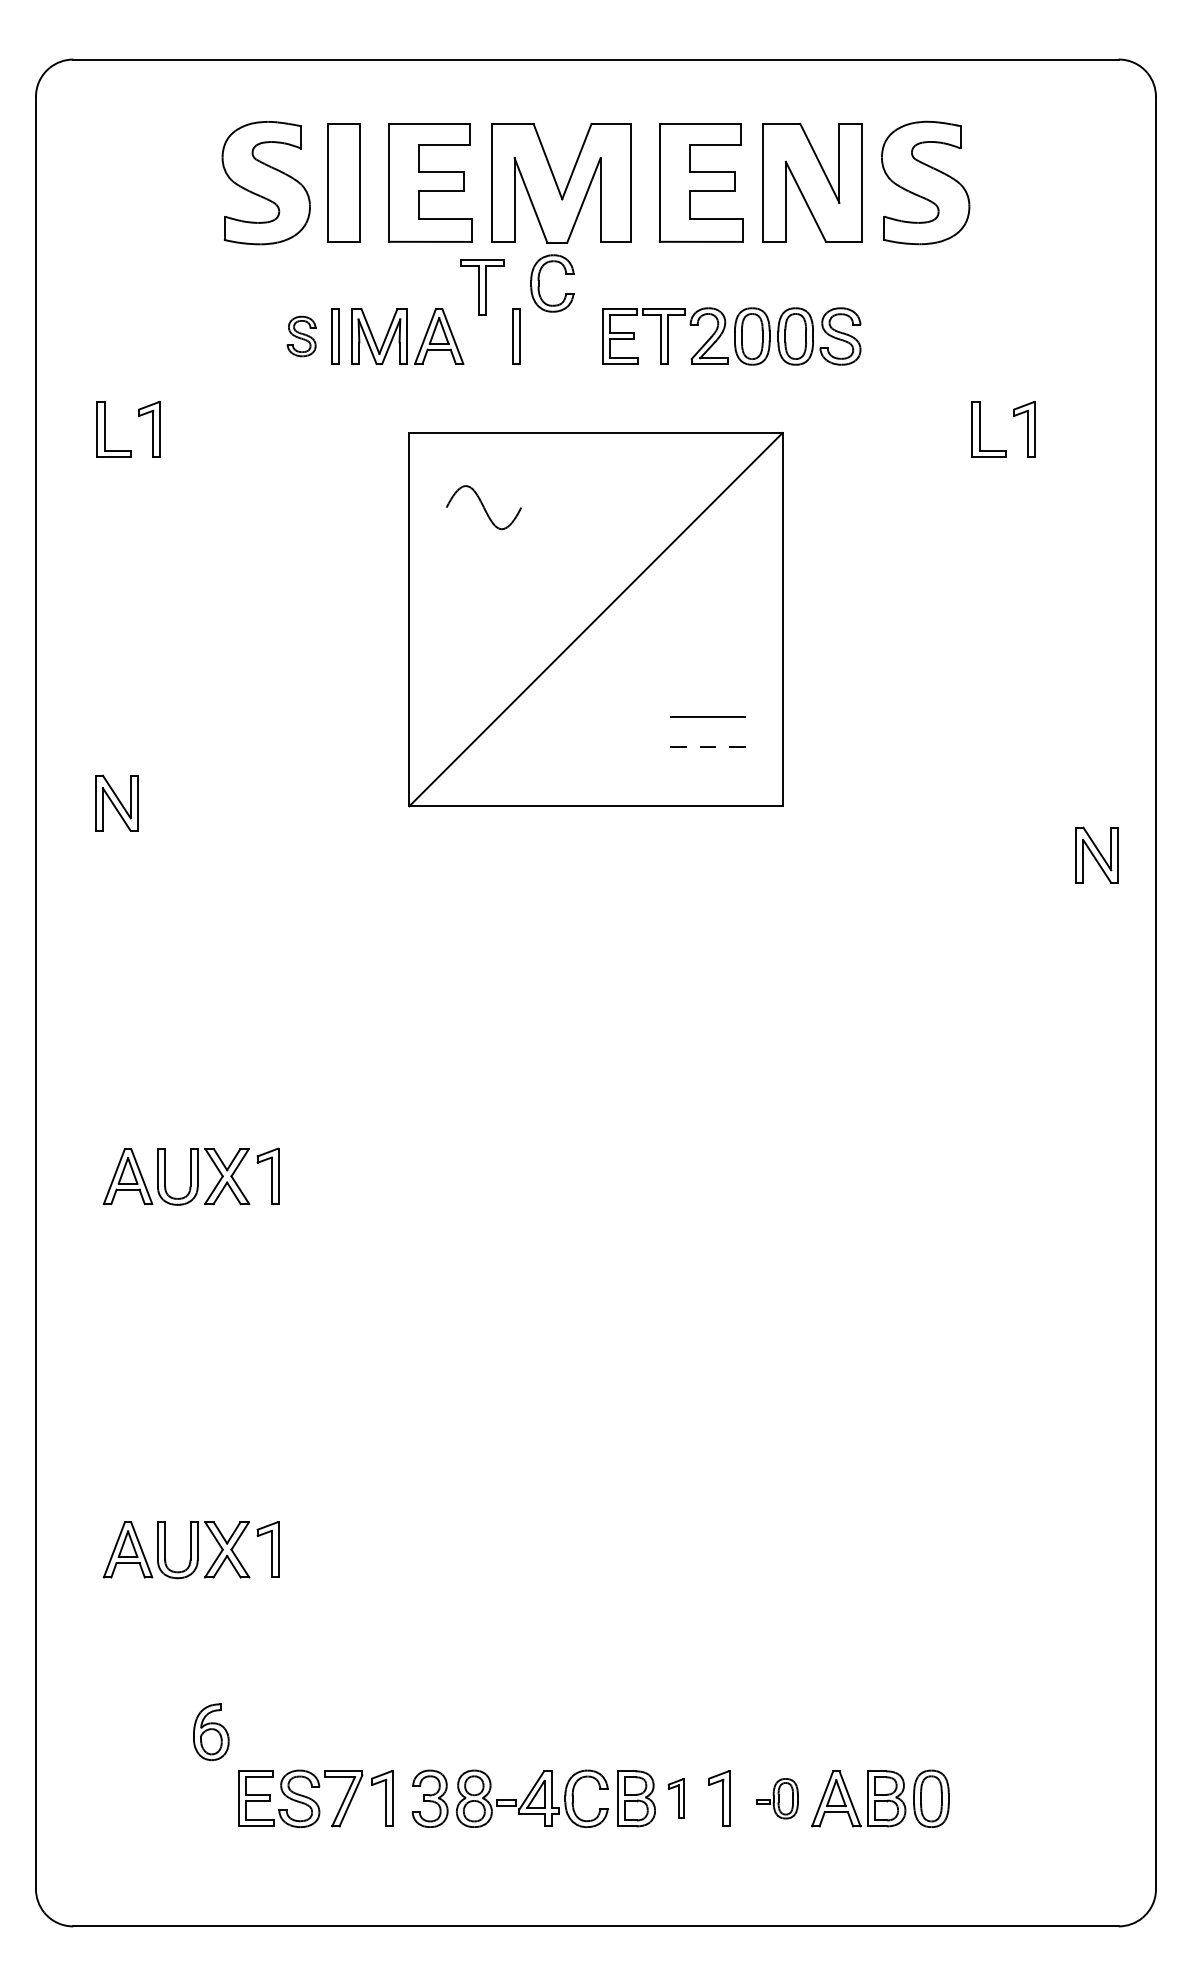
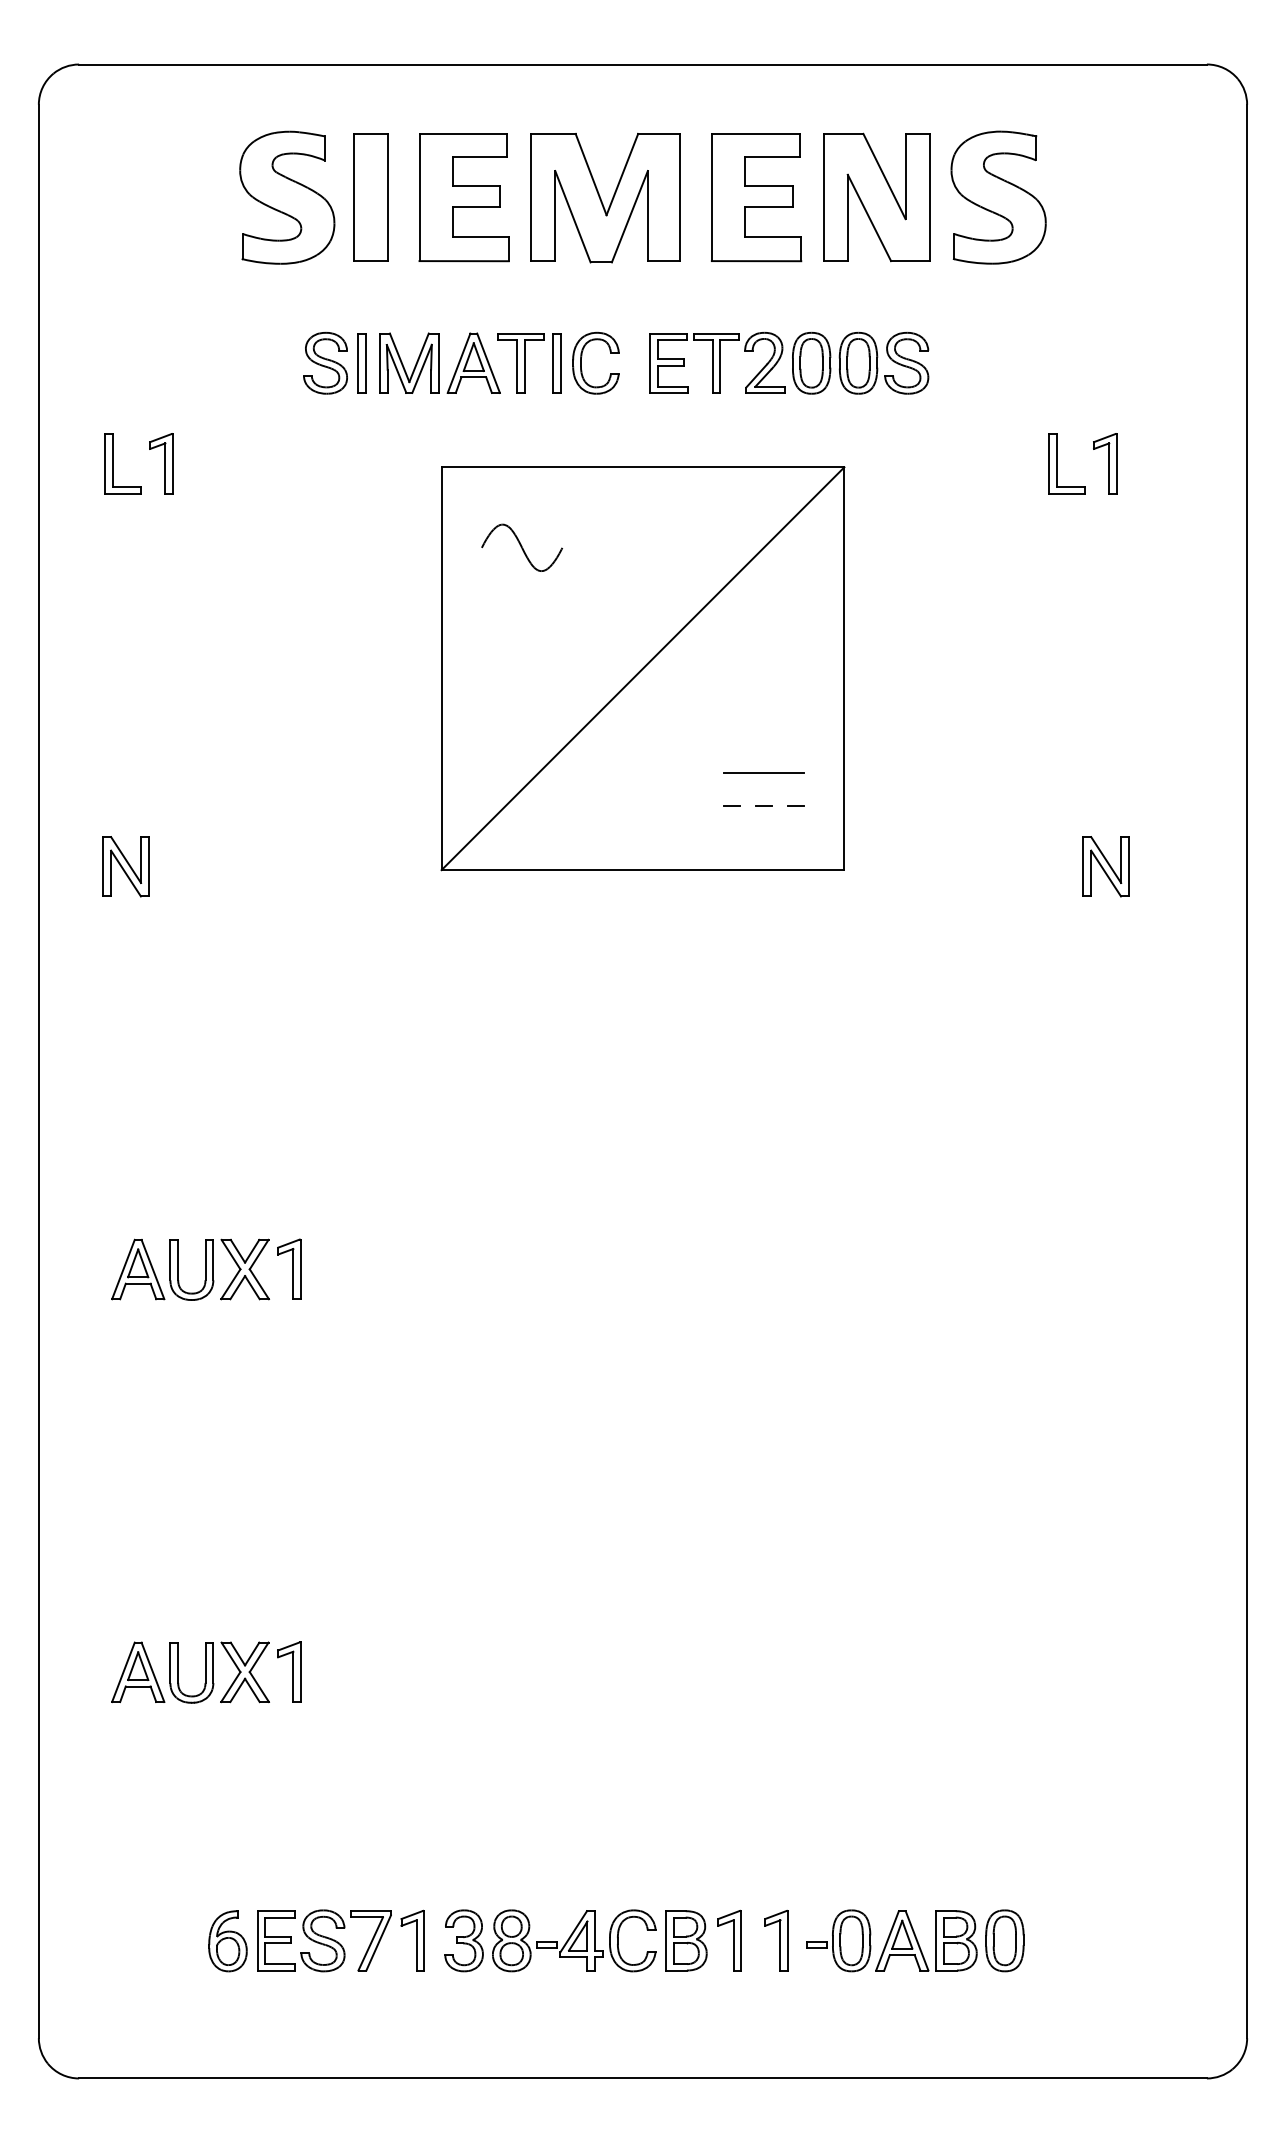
part: (539, 283) -> (582, 363), moved
part: (482, 287) -> (520, 363), moved
part: (301, 336) -> (325, 363), size x1.43
part: (1096, 854) -> (1105, 865), moved
part: (211, 1731) -> (228, 1940), moved
part: (675, 1798) -> (728, 1940), size x1.43
part: (777, 1798) -> (838, 1940), size x1.43

